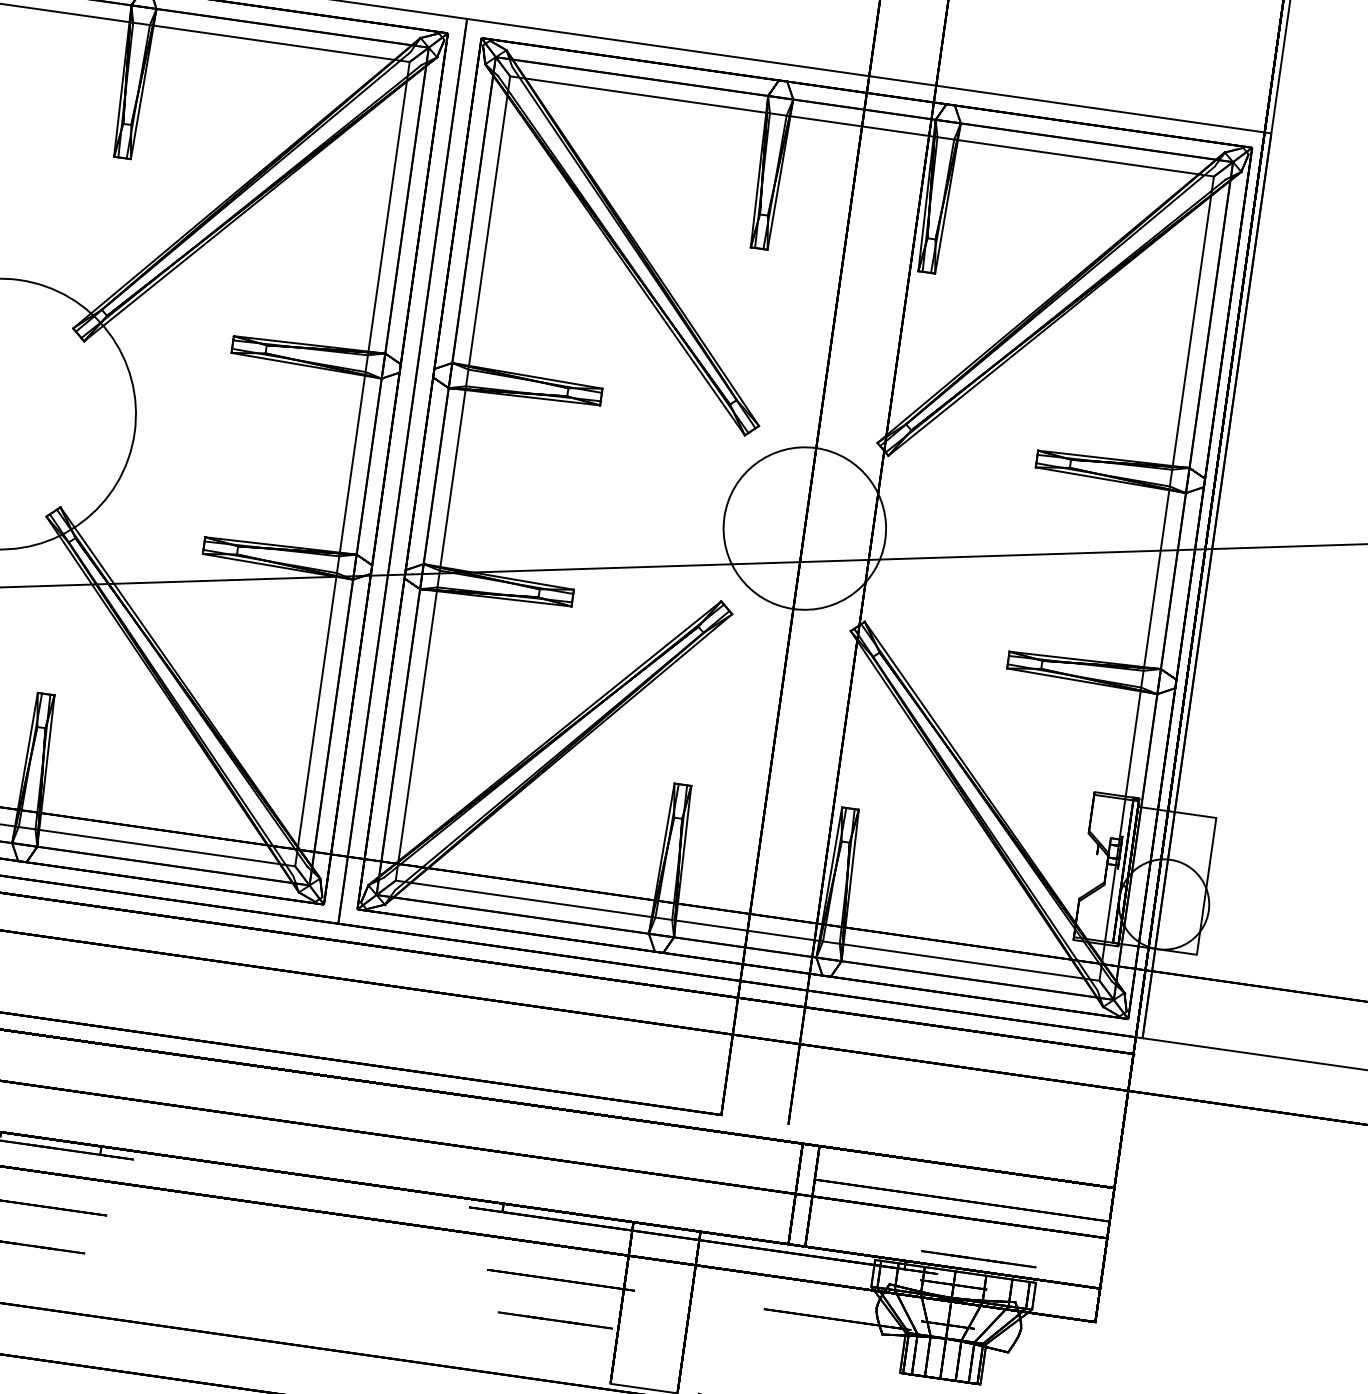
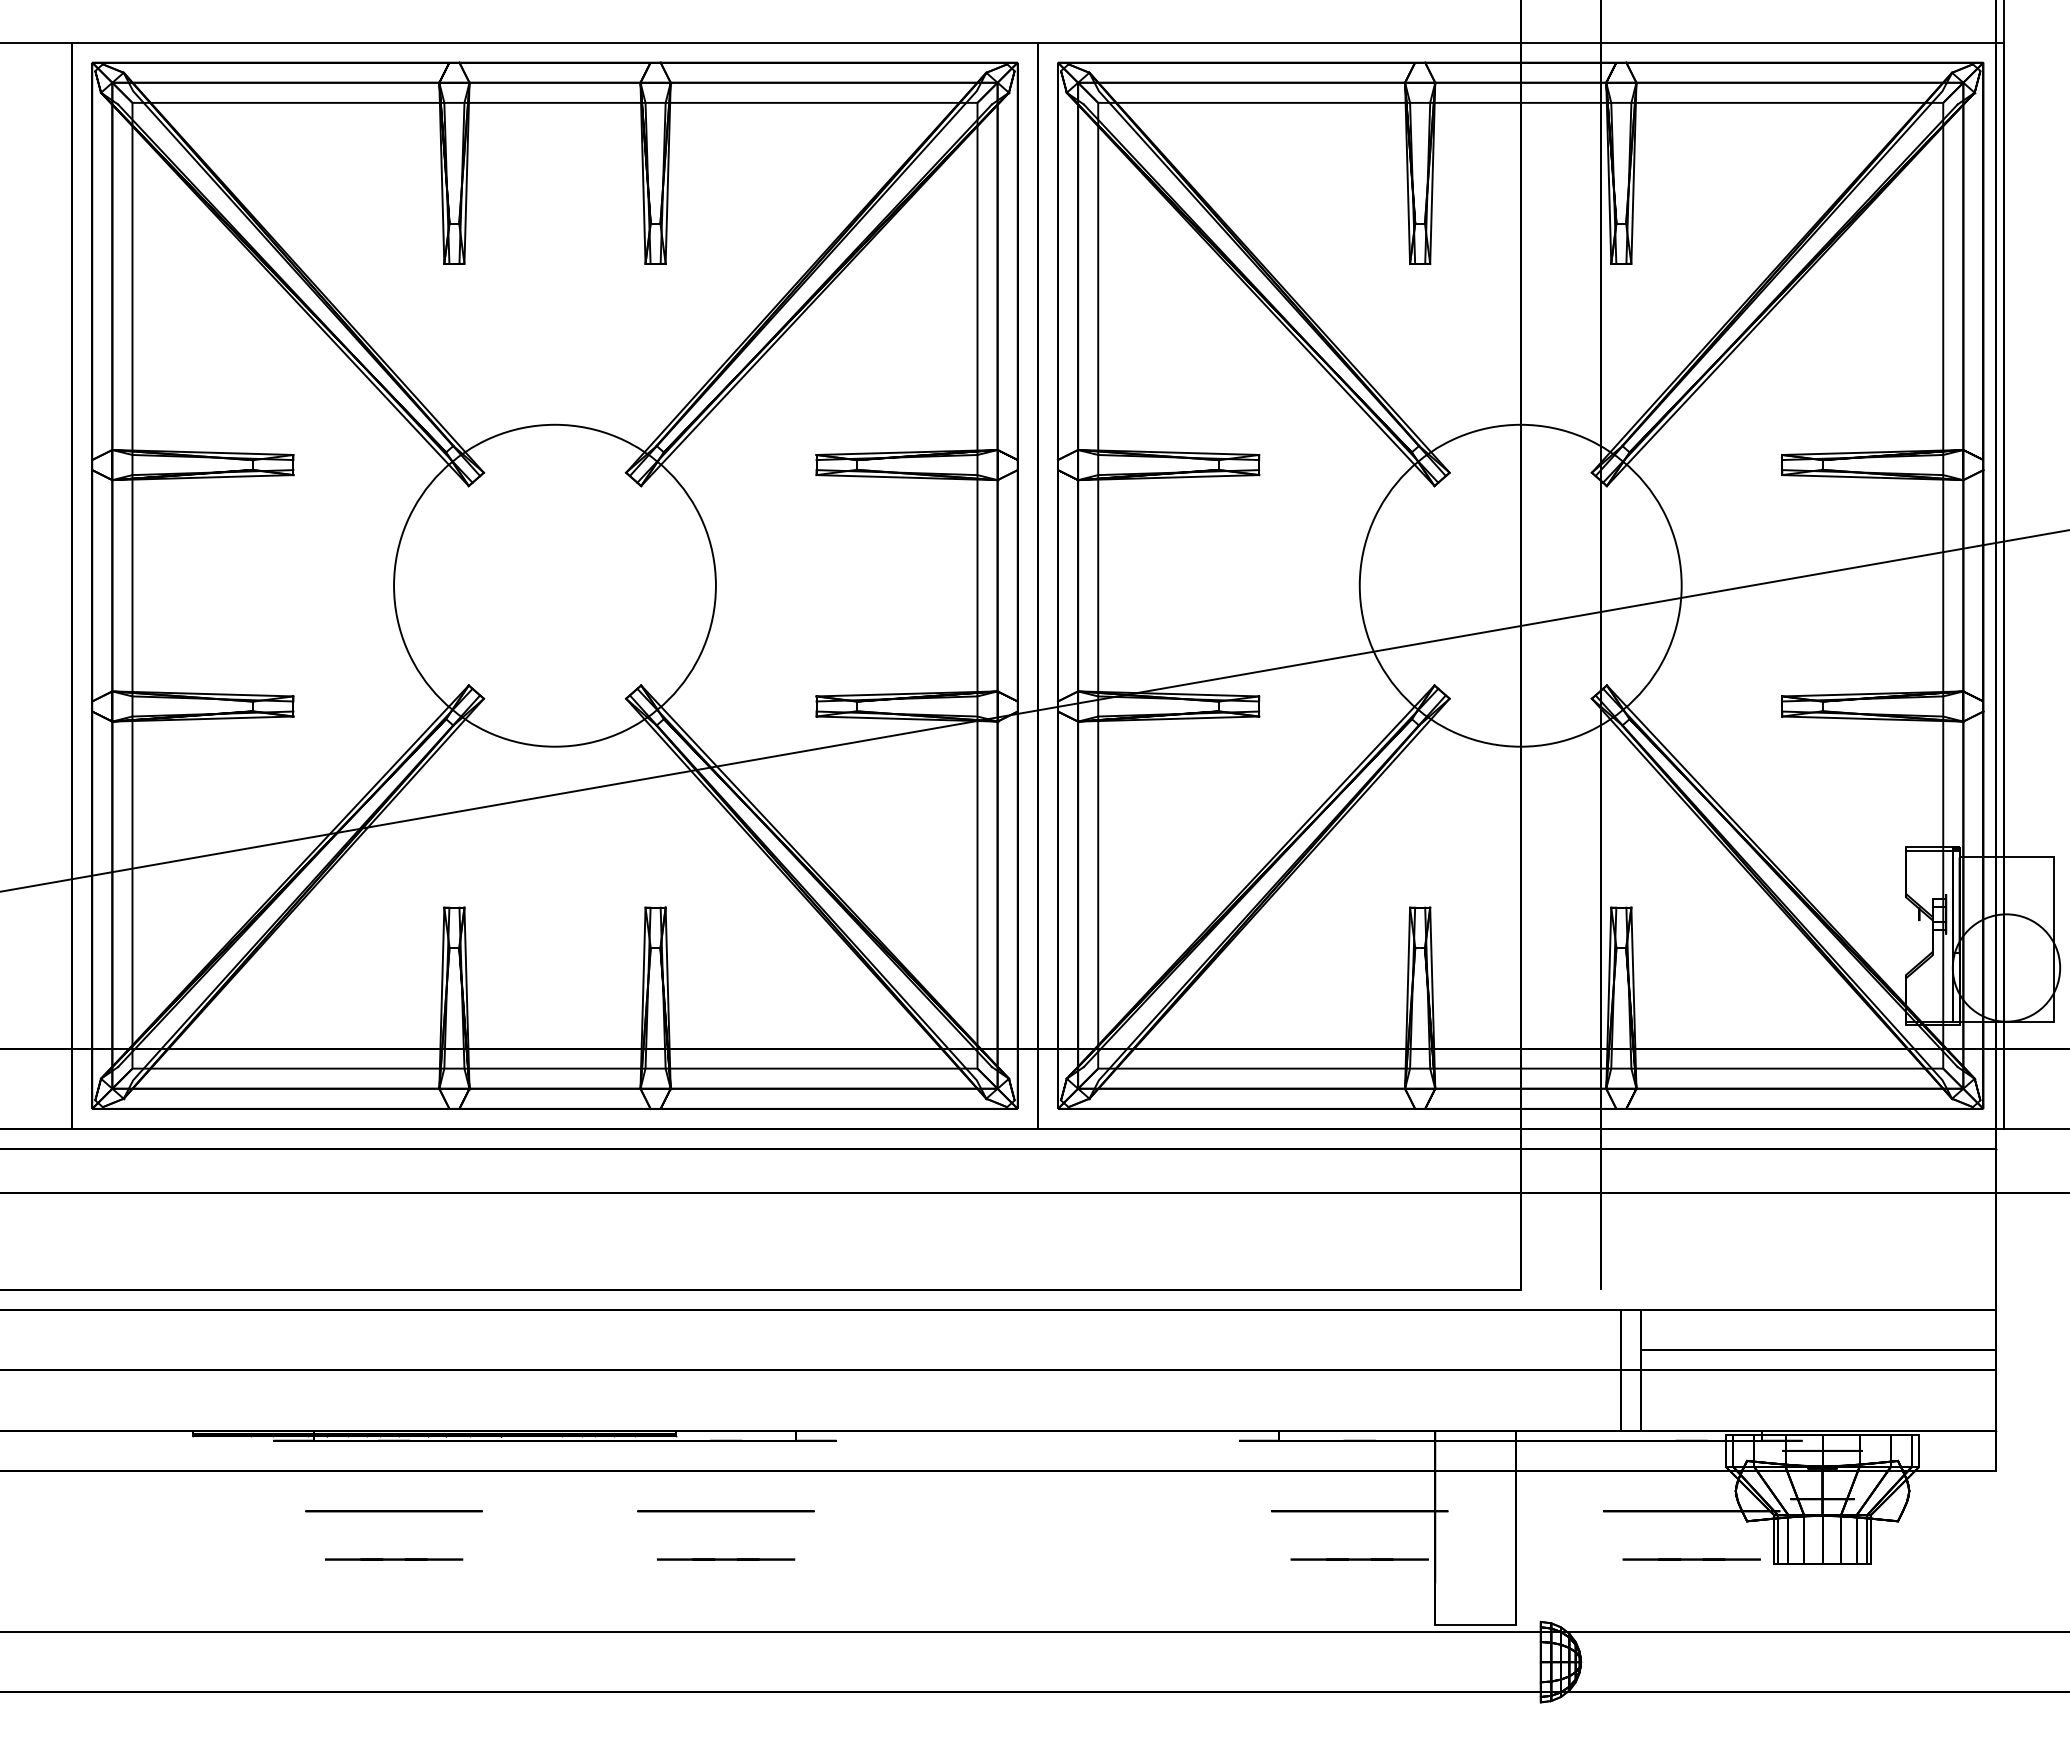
circle: (804, 528) -> (1520, 585), size x1.67
line: (978, 1259) -> (1691, 1559), moved

